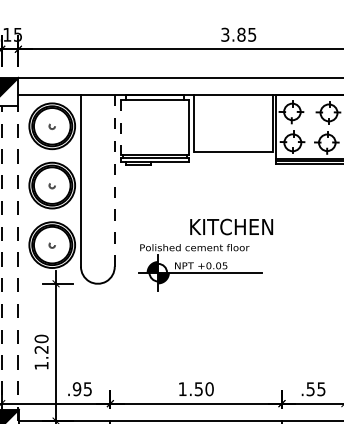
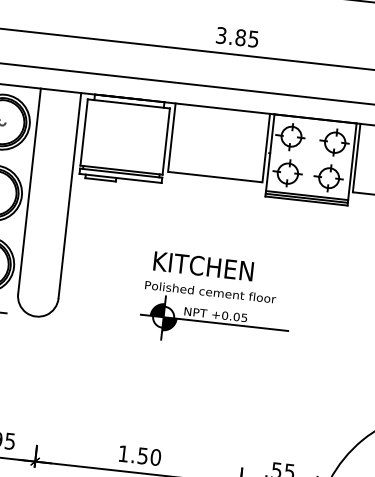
line: (120, 127) -> (83, 132), dashed -> solid
line: (114, 180) -> (69, 195), dashed -> solid
part: (200, 267) -> (214, 316), moved

